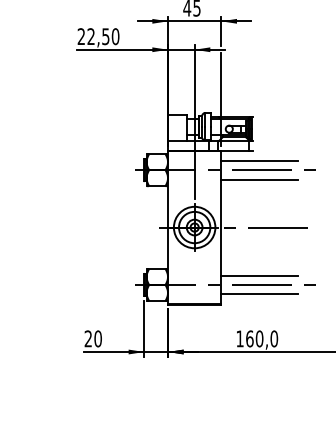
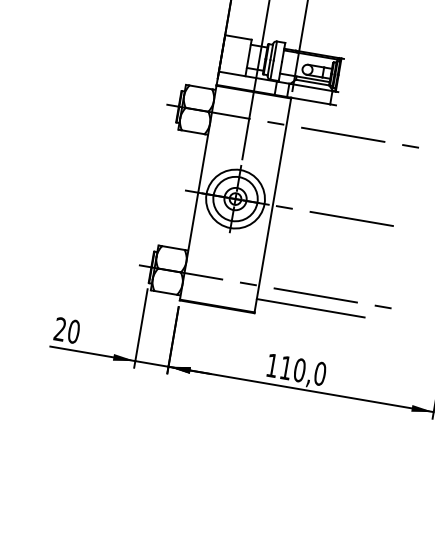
line: (259, 160) -> (342, 120), removed
line: (259, 179) -> (337, 147), removed
line: (259, 275) -> (314, 281), removed
text: (249, 338) -> (285, 367), 160,0 -> 110,0

